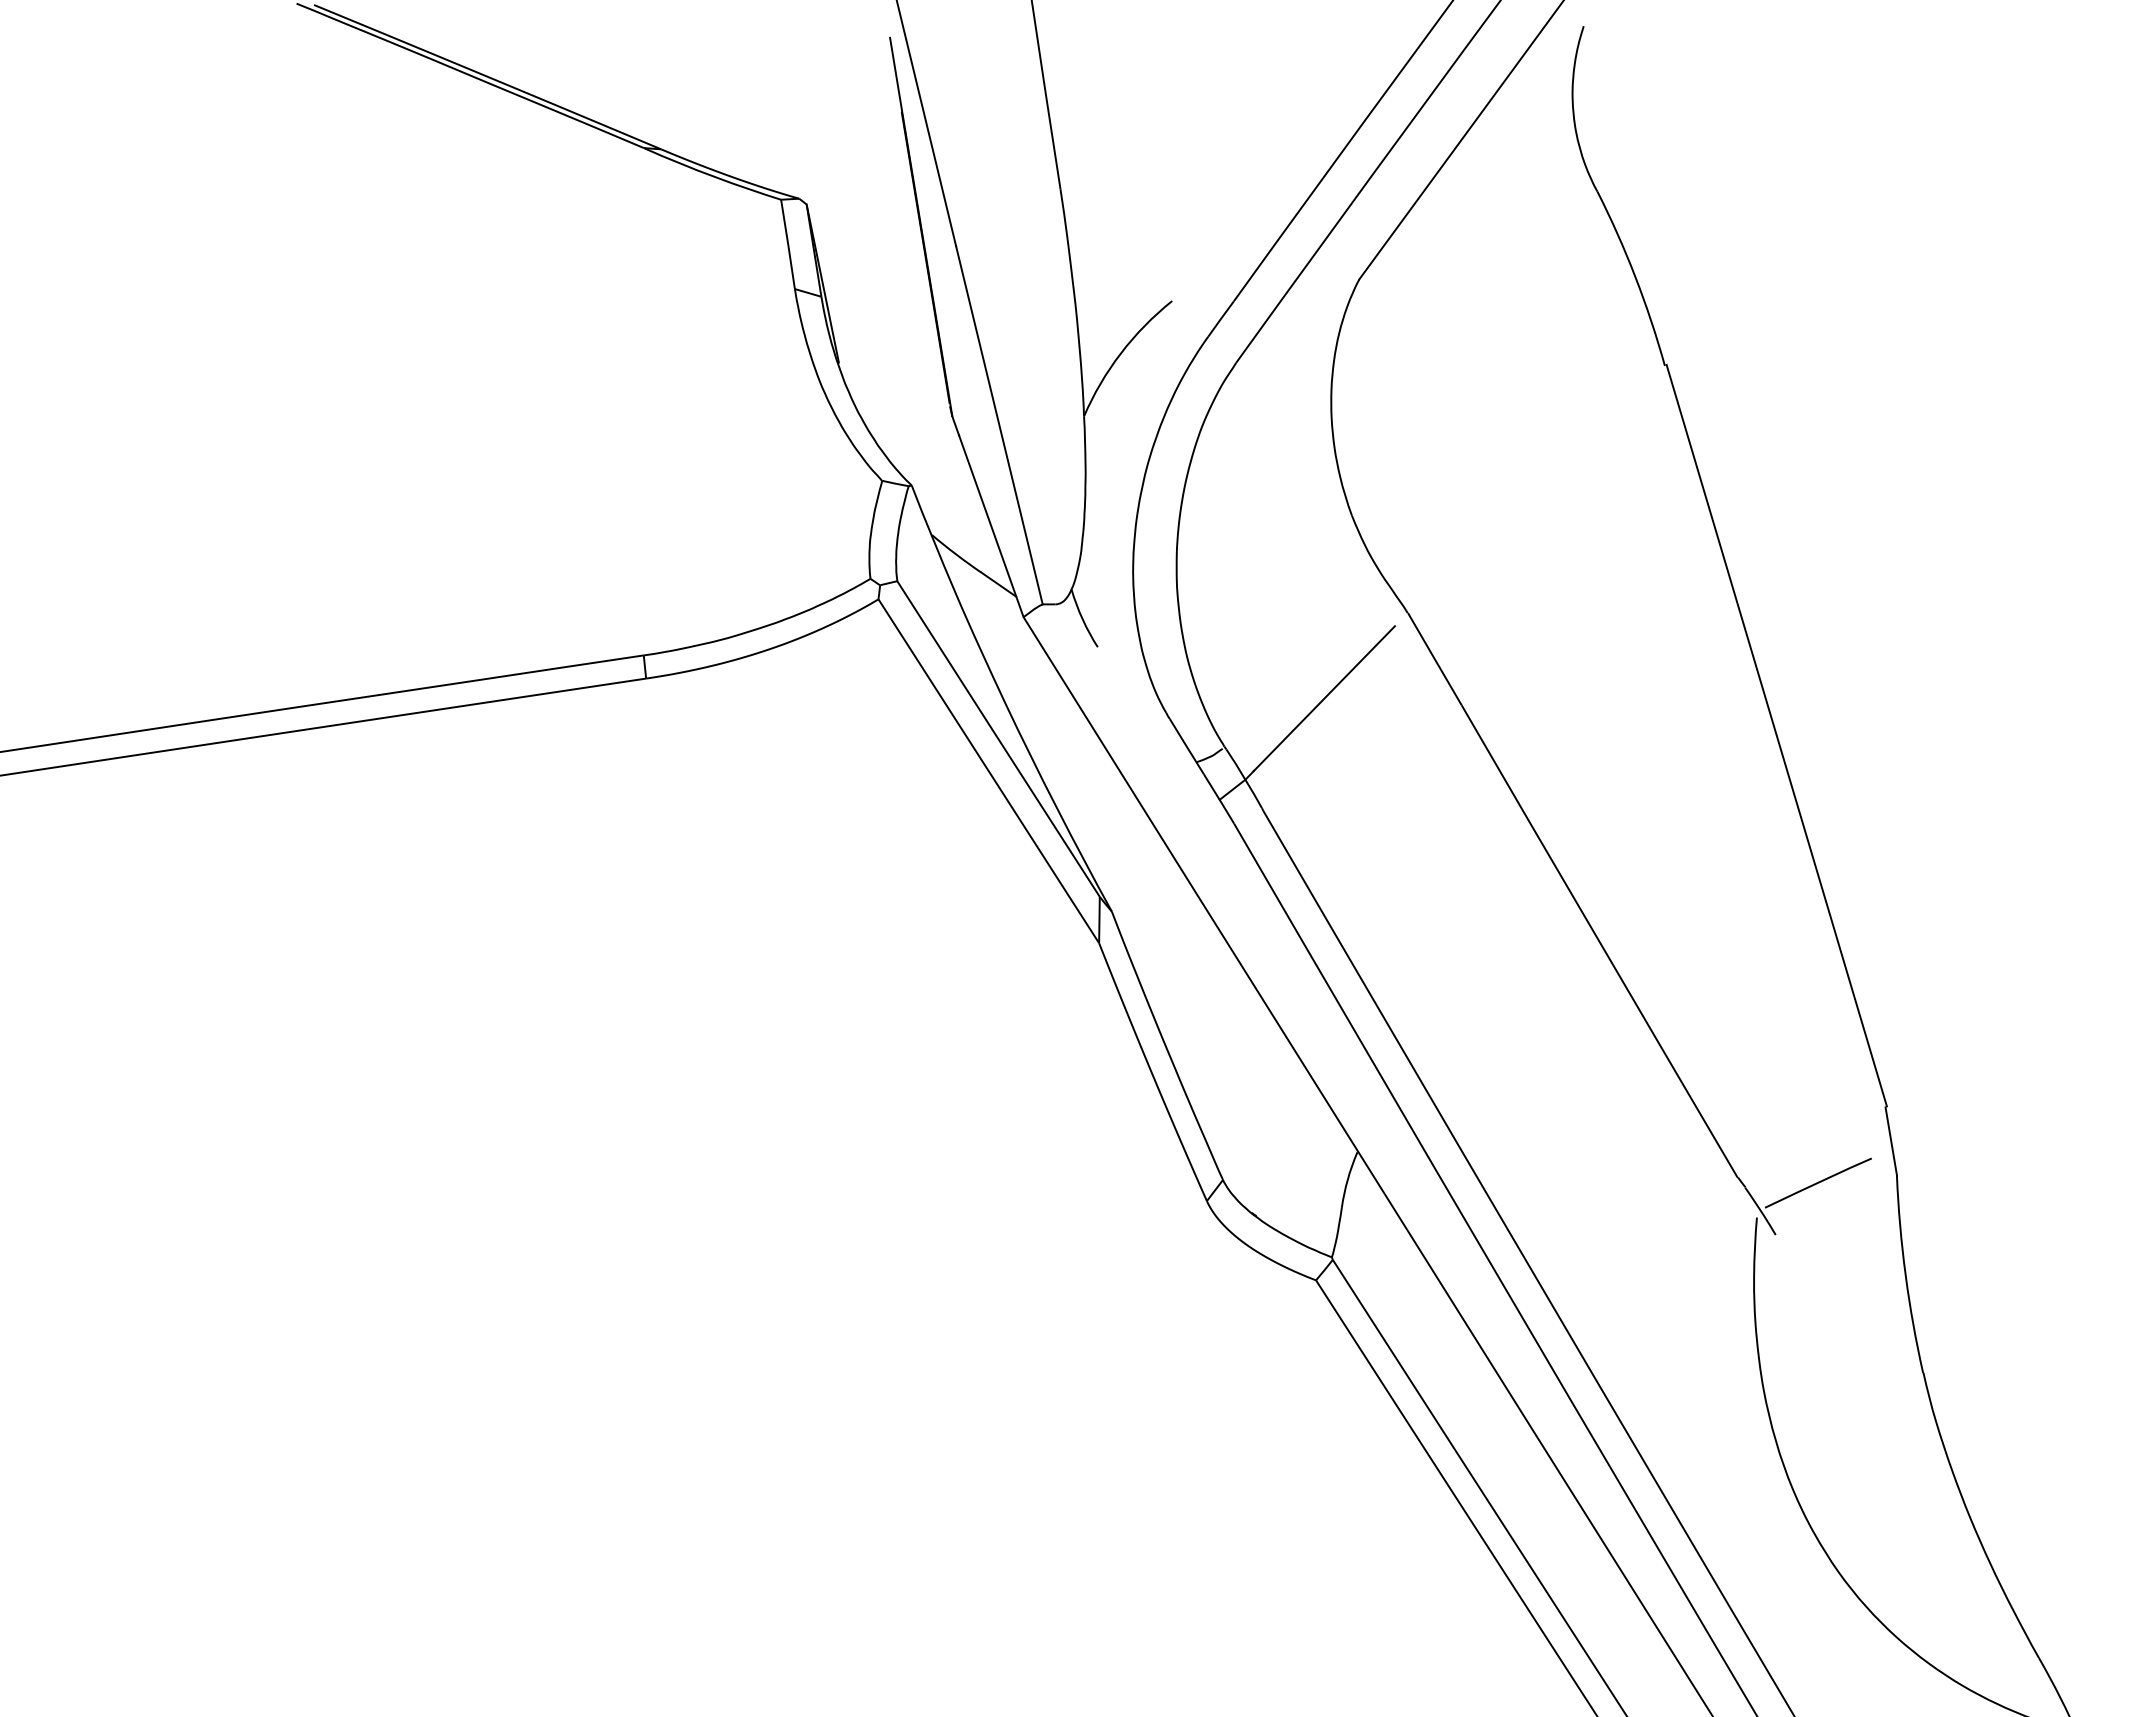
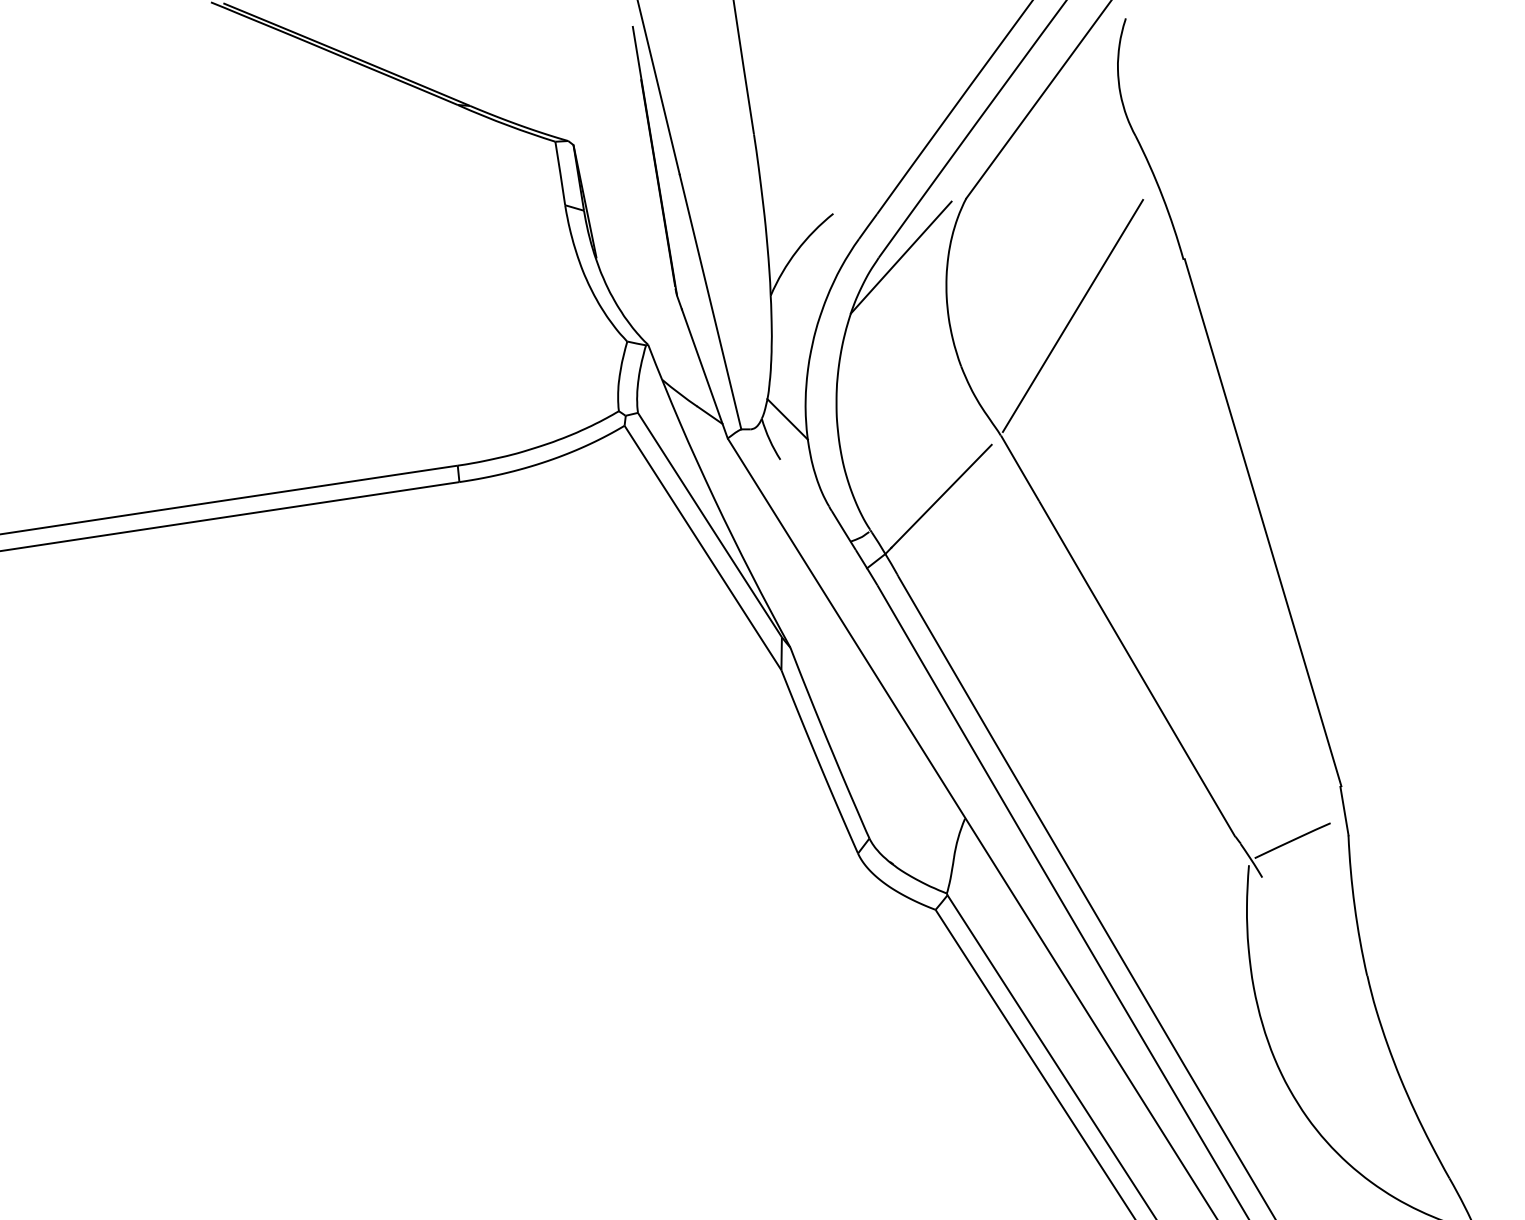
line: (1267, 362) -> (901, 257), added
line: (1508, 444) -> (1072, 315), added
line: (1107, 589) -> (787, 418), added

